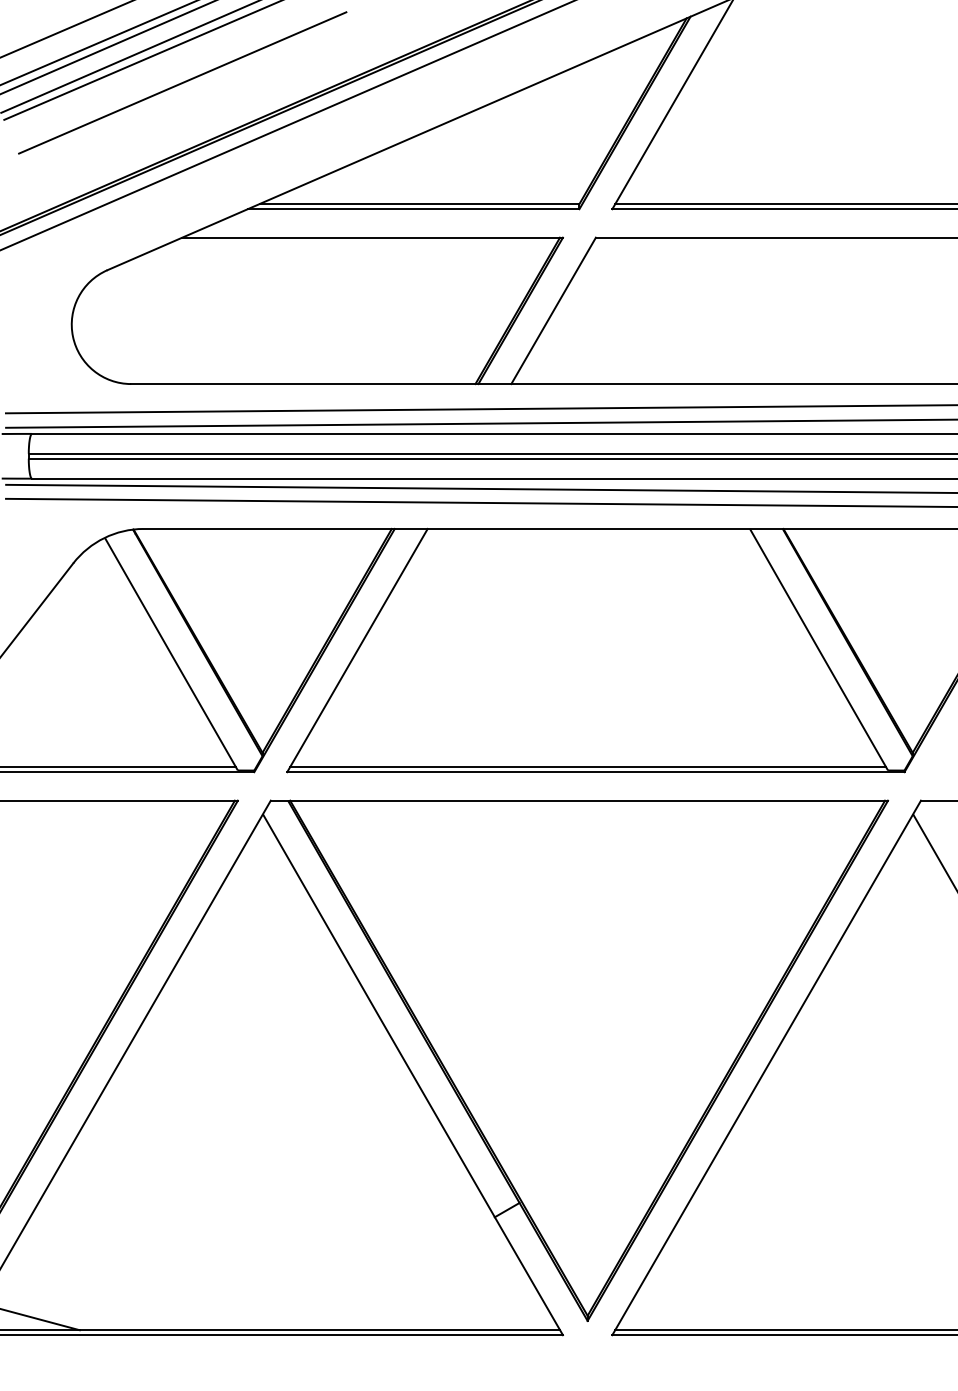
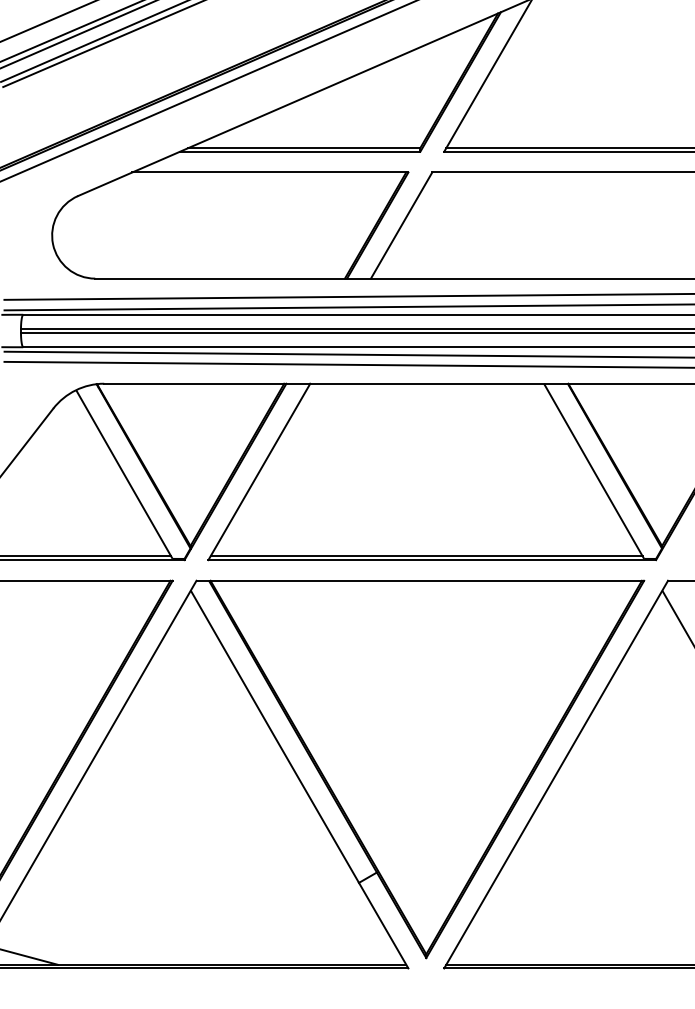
line: (182, 83) -> (132, 60), removed

